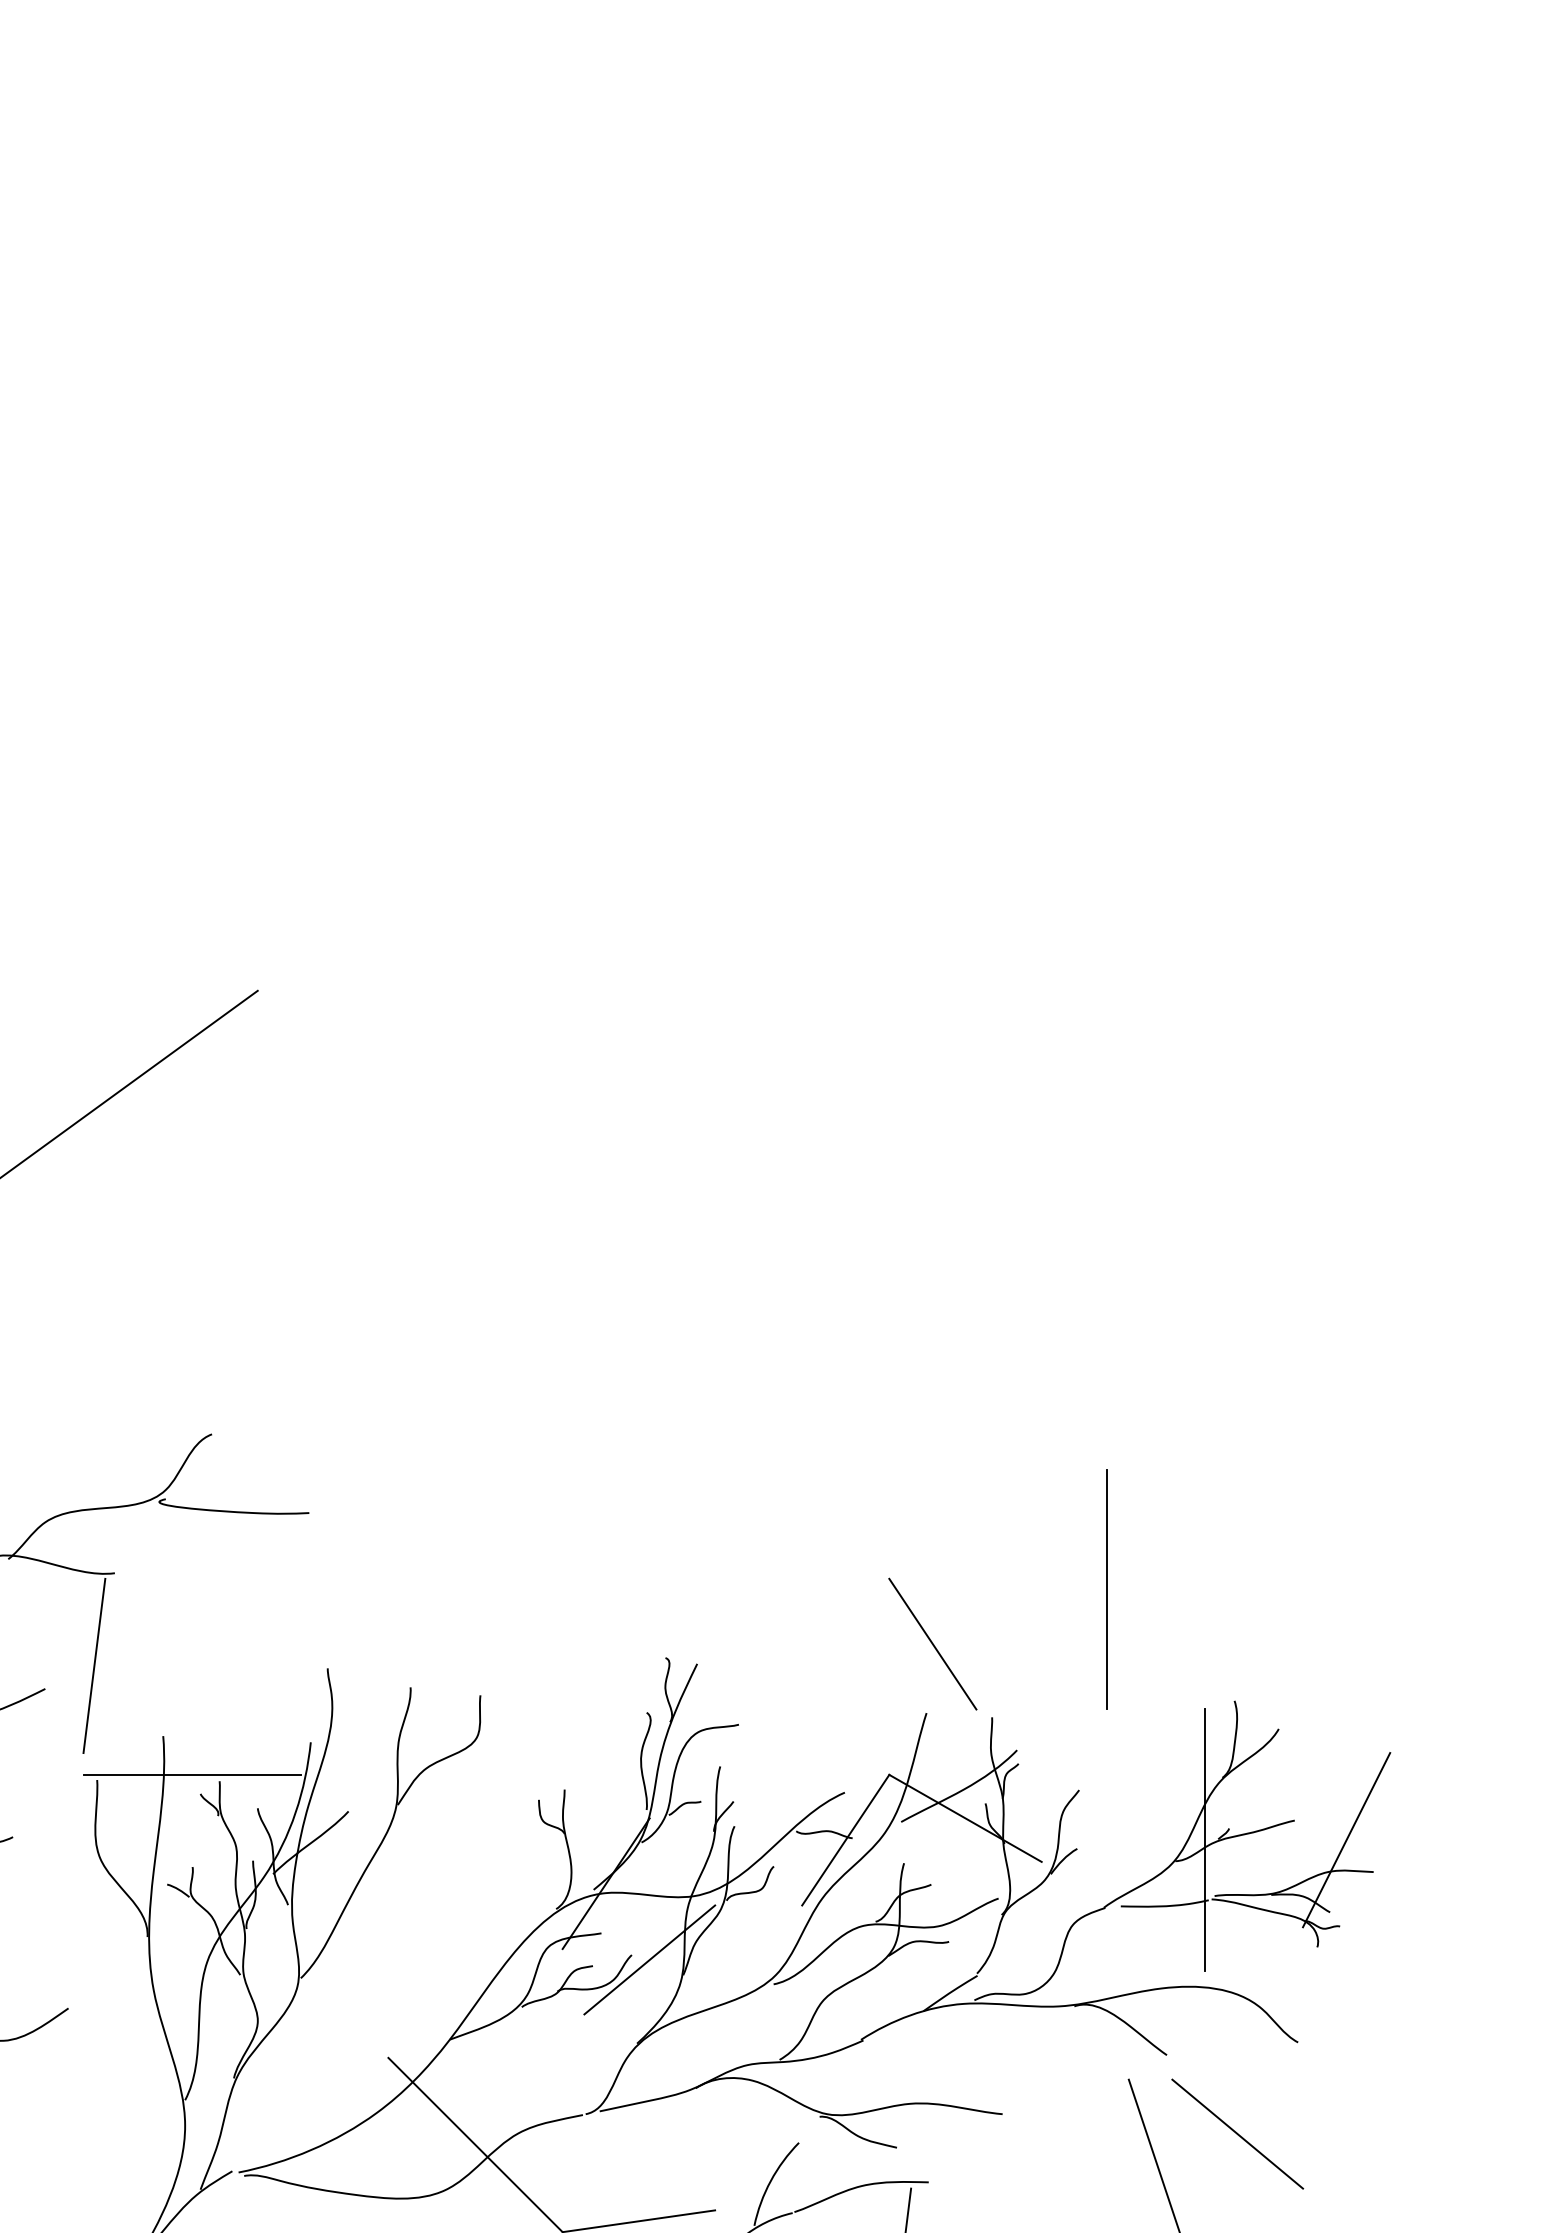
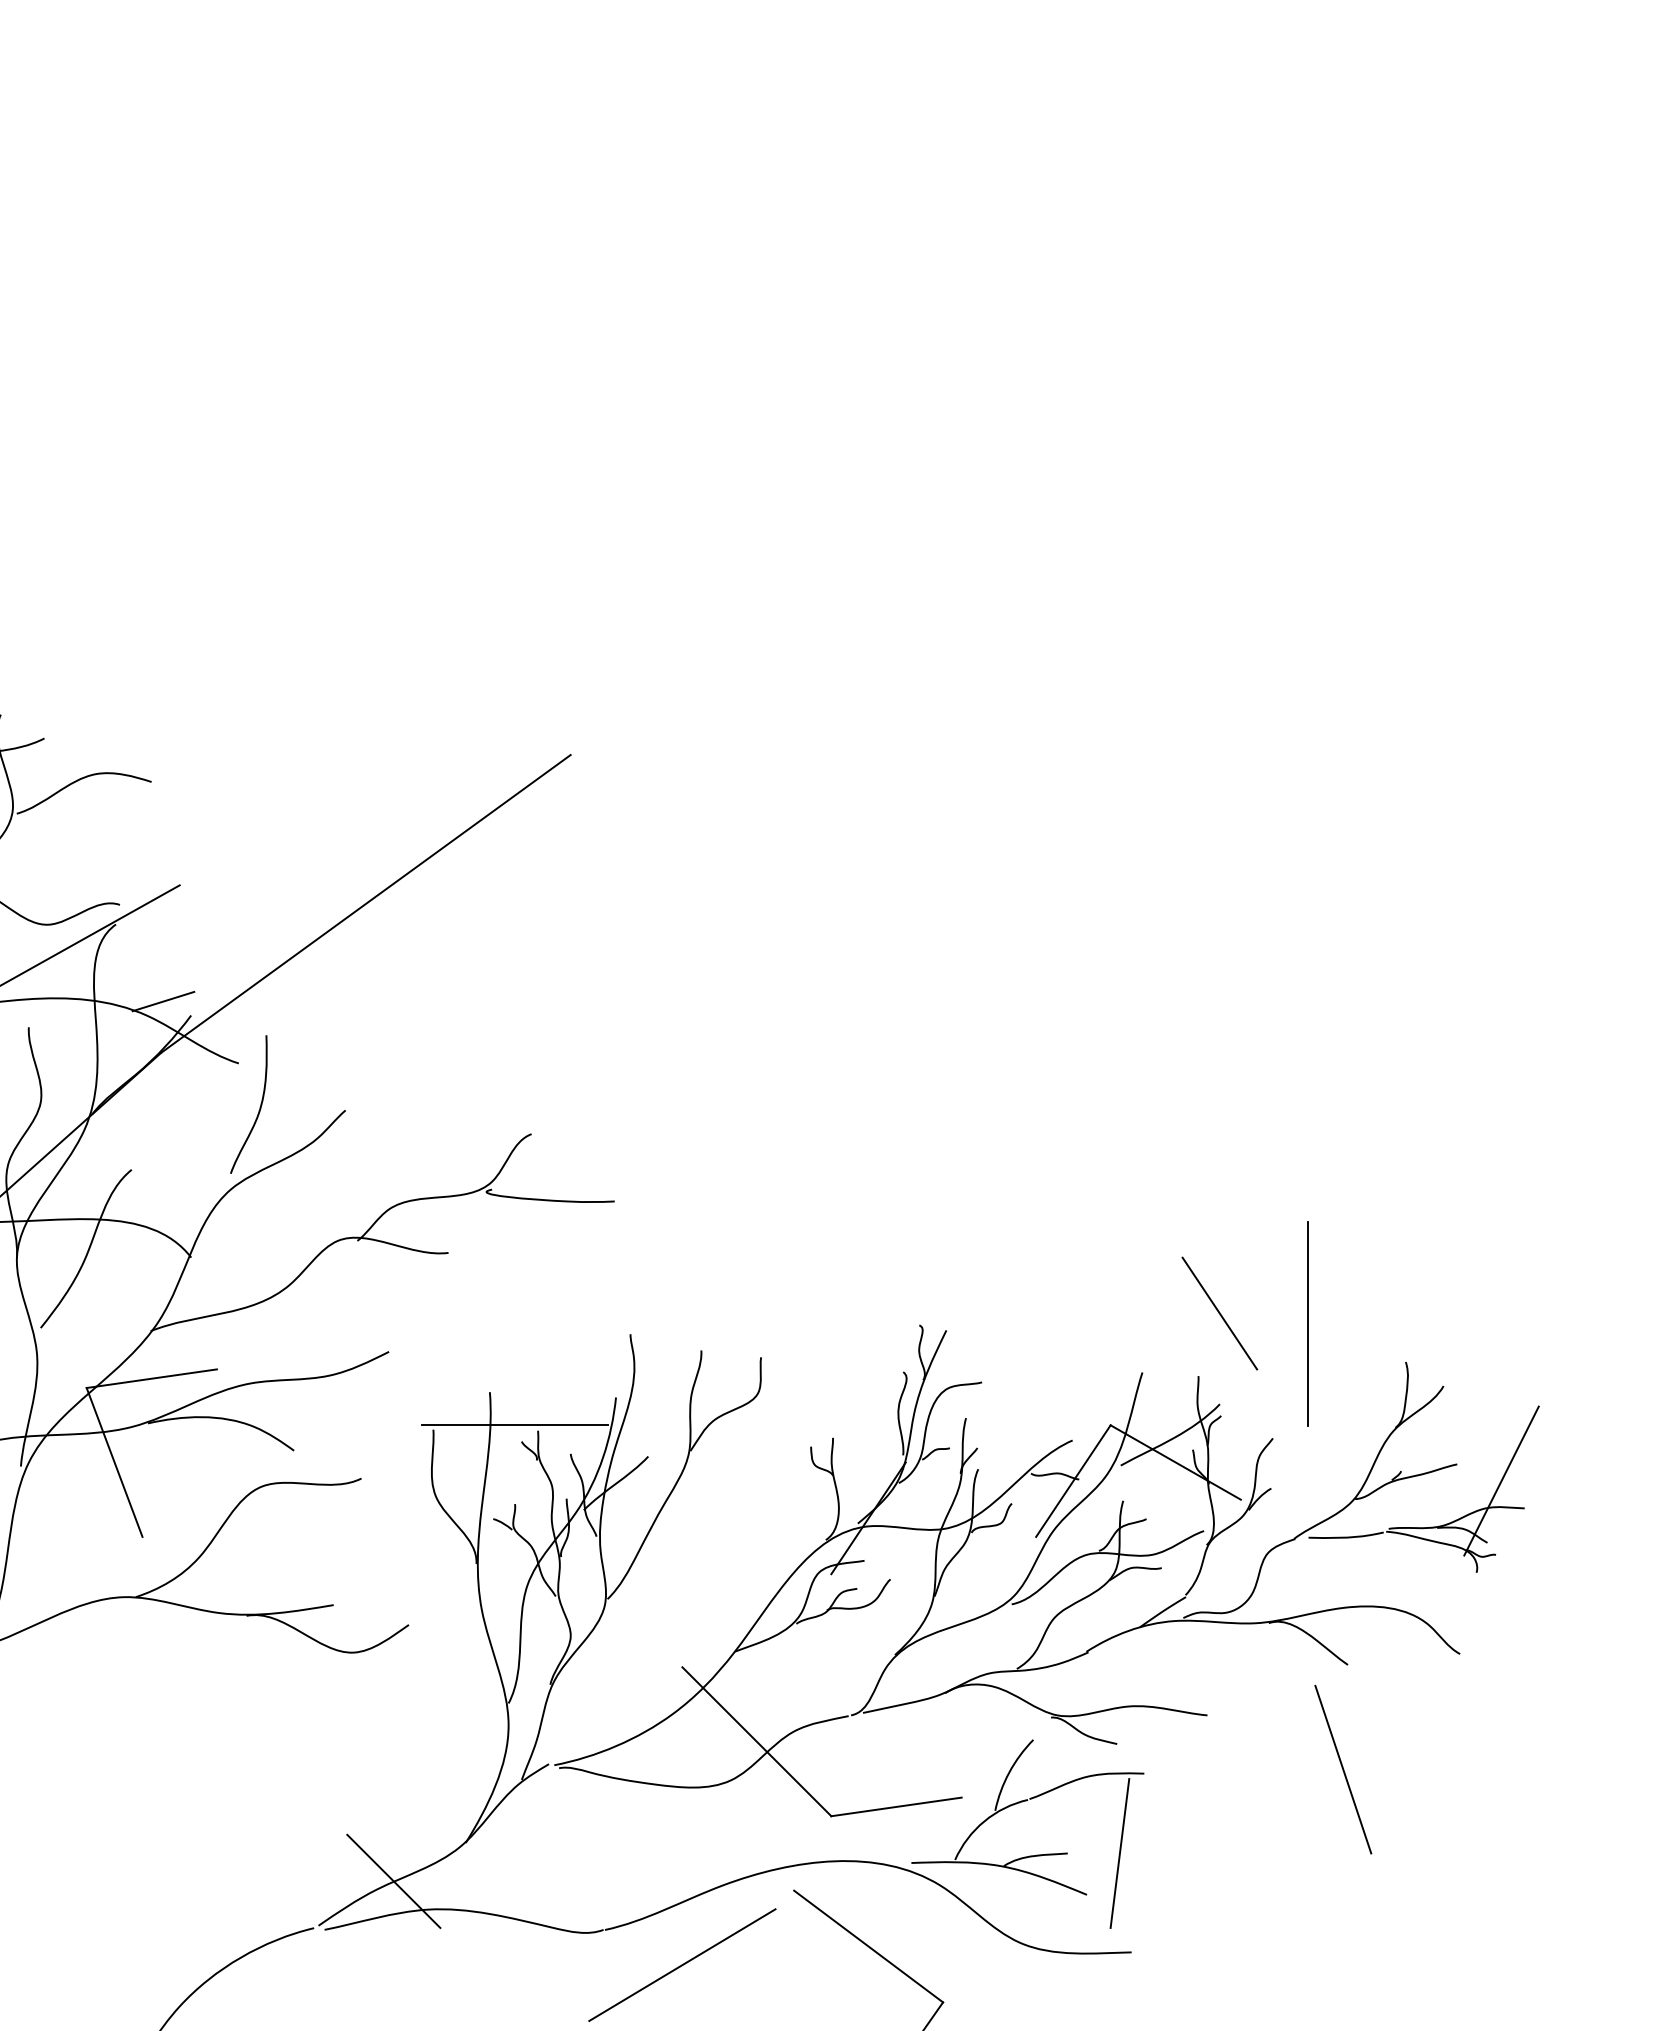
line: (1106, 1589) -> (1307, 1323), moved
line: (932, 1644) -> (1219, 1313), moved
line: (93, 1665) -> (430, 1331), removed
line: (1204, 1839) -> (1380, 1480), removed
line: (649, 1959) -> (905, 1583), removed
line: (1237, 2134) -> (1408, 1732), removed

